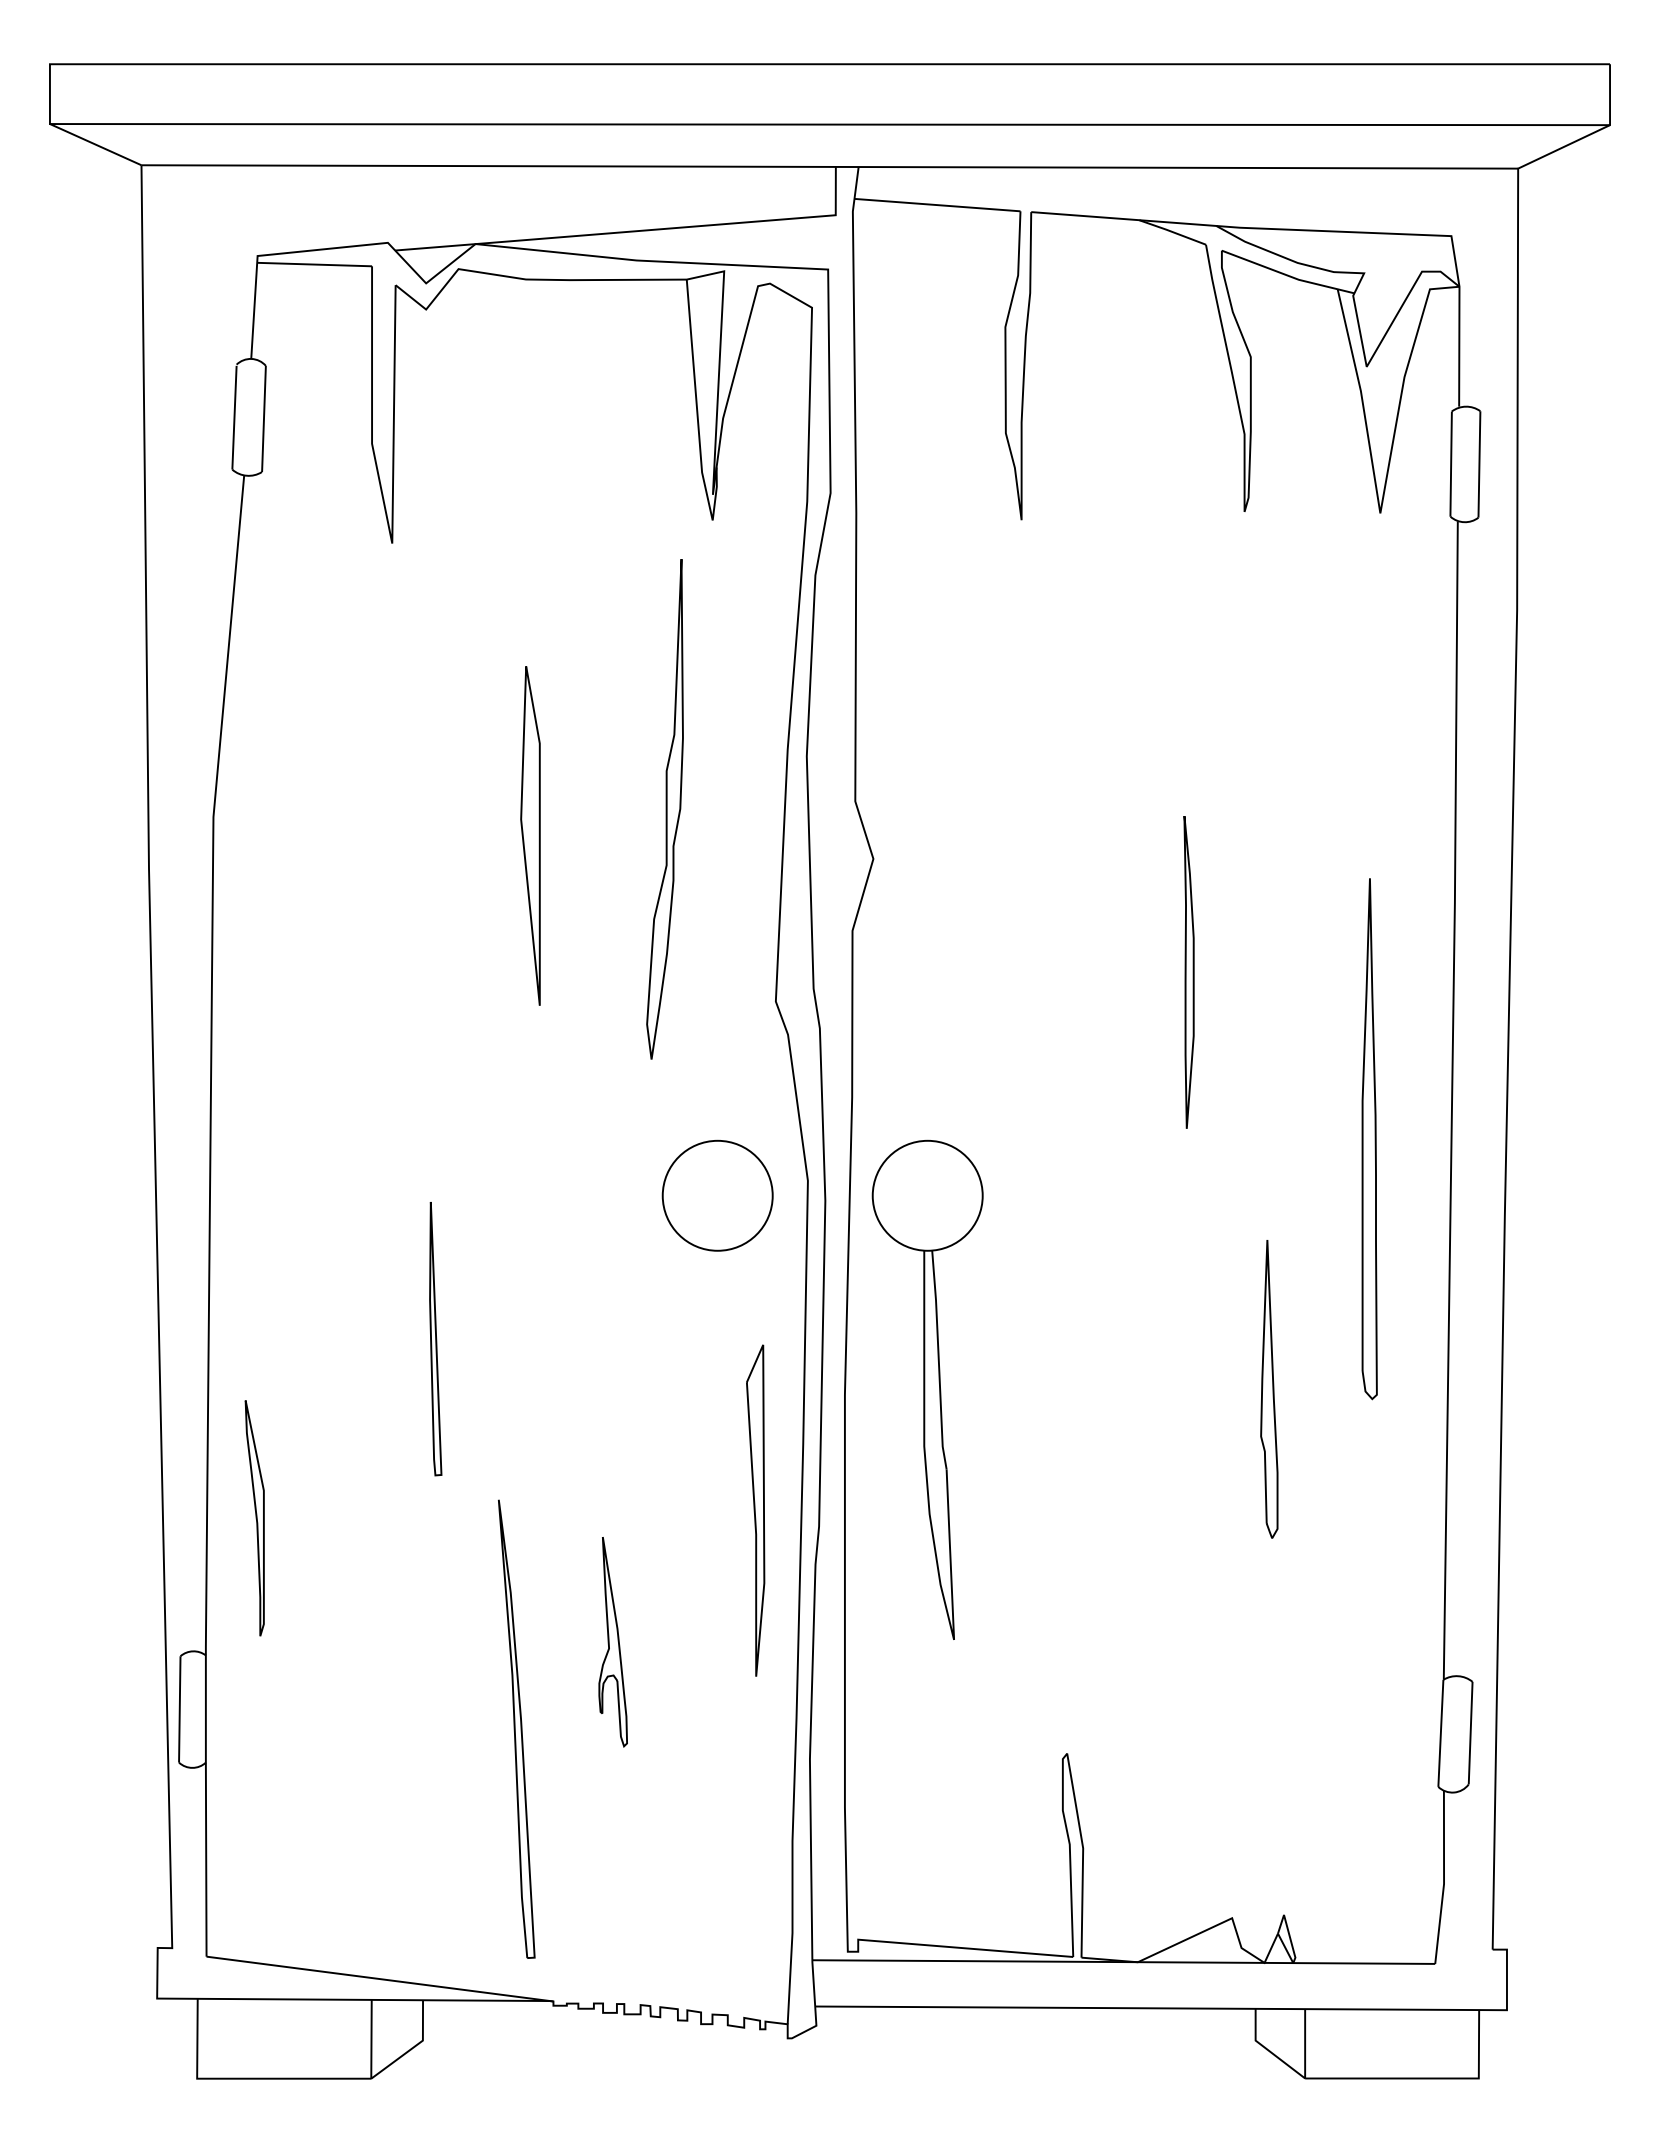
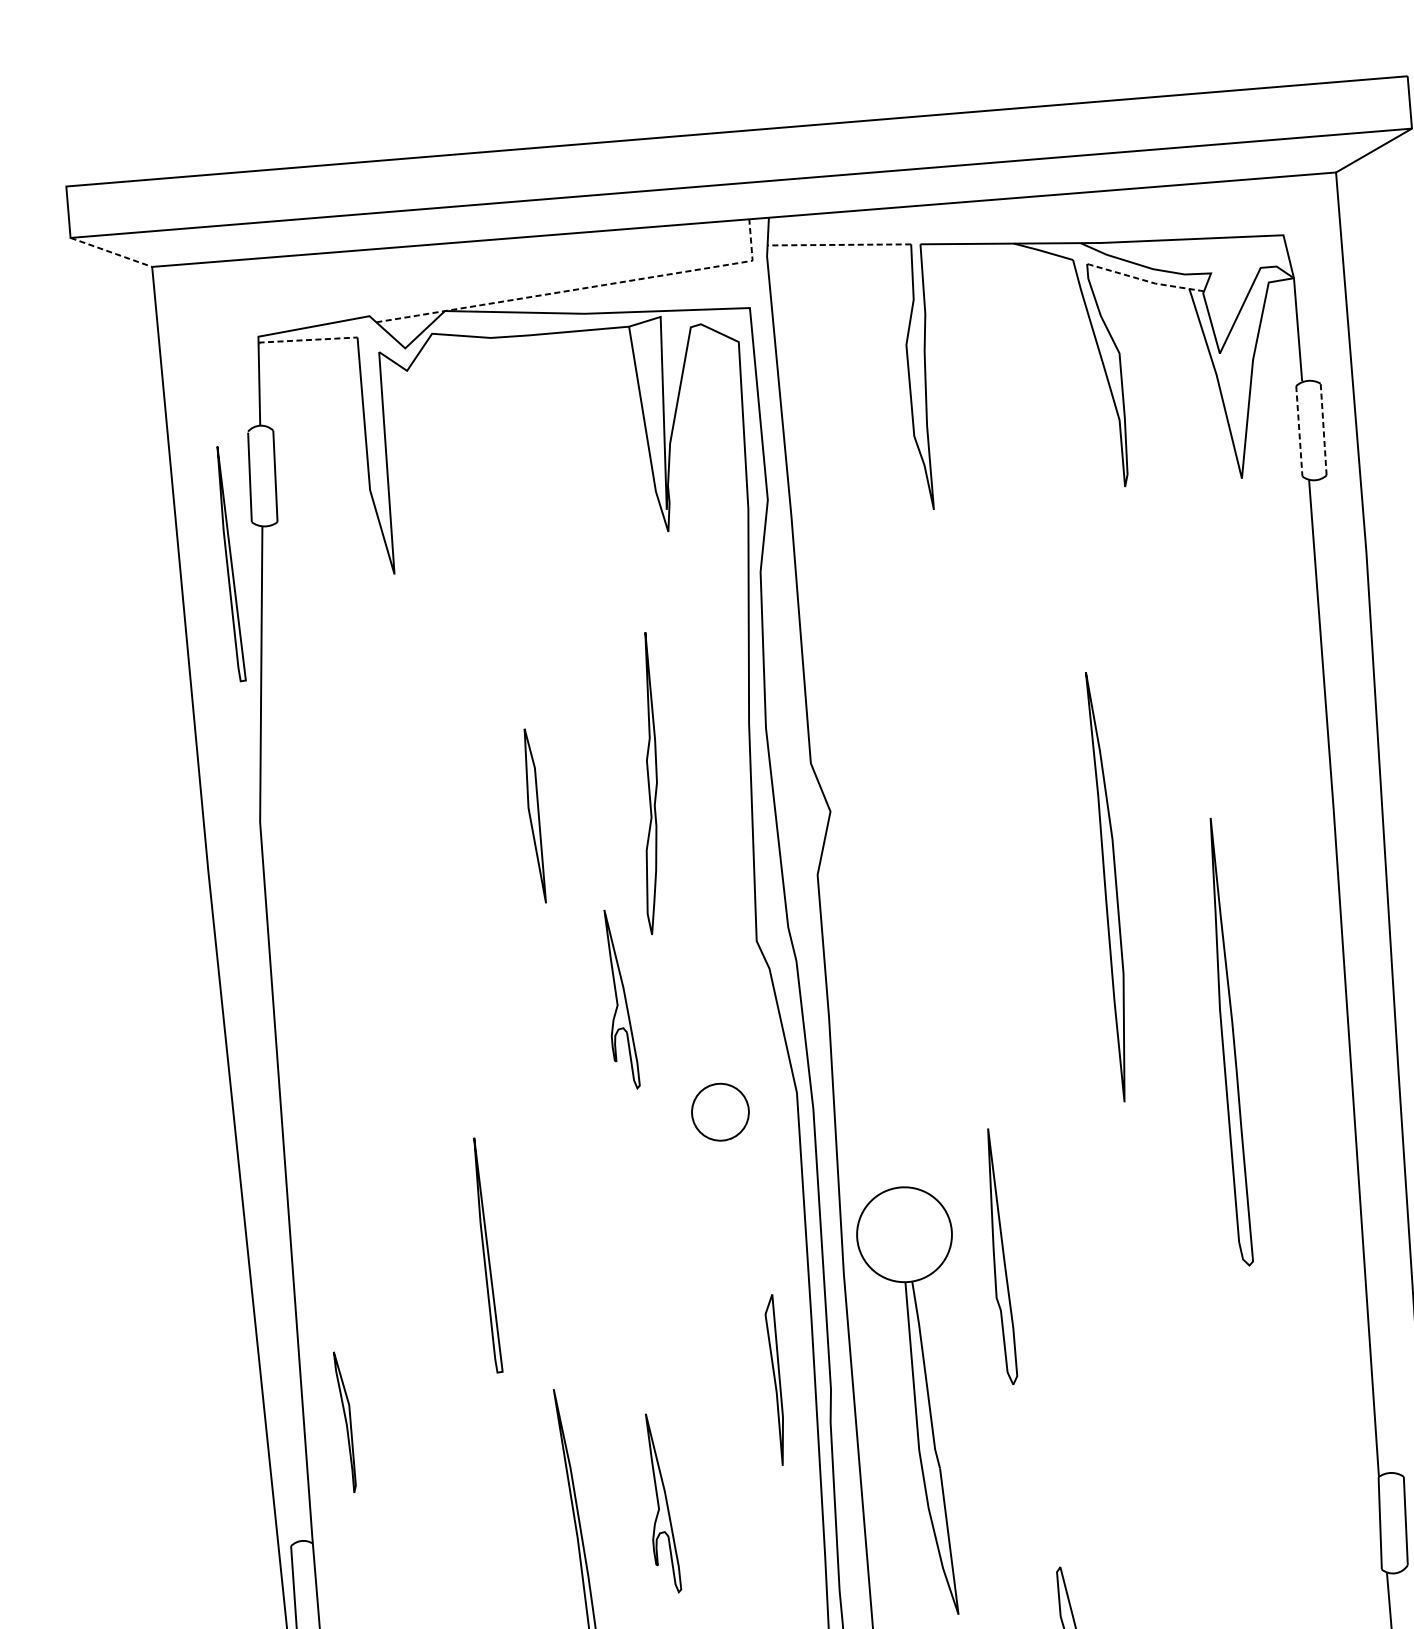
line: (96, 144) -> (112, 252), solid -> dashed
line: (937, 205) -> (839, 245), solid -> dashed
line: (640, 230) -> (585, 287), solid -> dashed
line: (314, 264) -> (307, 340), solid -> dashed
line: (1286, 275) -> (1144, 280), solid -> dashed
line: (1479, 463) -> (1323, 428), solid -> dashed
line: (1451, 464) -> (1299, 431), solid -> dashed
part: (204, 516) -> (231, 564), added
part: (664, 809) -> (647, 783), size x0.7
part: (530, 835) -> (534, 815), size x0.6
part: (1188, 972) -> (1109, 886), size x1.6
part: (612, 1056) -> (620, 999), added
part: (1369, 1139) -> (1228, 1042), moved
circle: (717, 1195) -> (720, 1112), size x0.6
part: (927, 1389) -> (918, 1401), moved
part: (1269, 1389) -> (1000, 1256), moved
part: (755, 1510) -> (775, 1380), size x0.6
part: (254, 1518) -> (344, 1422), size x0.7

